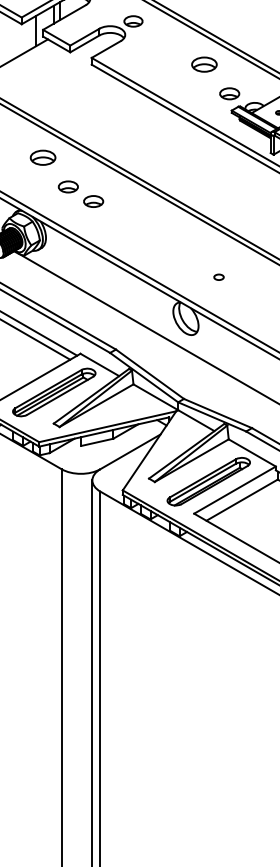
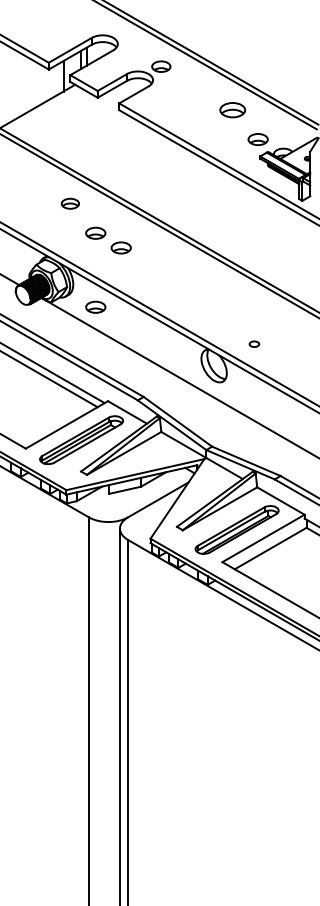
part: (43, 157) -> (70, 203), size x0.7
part: (68, 259) -> (95, 306), added
part: (219, 276) -> (254, 343), moved

